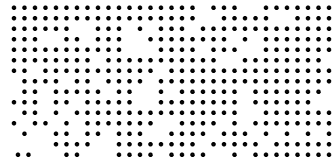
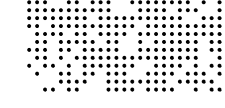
part: (22, 154) -> (48, 89), moved

